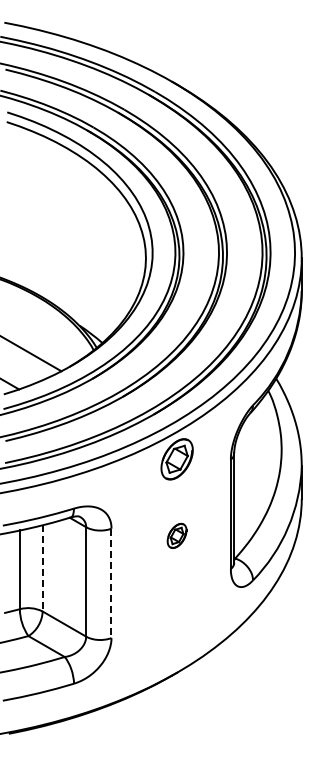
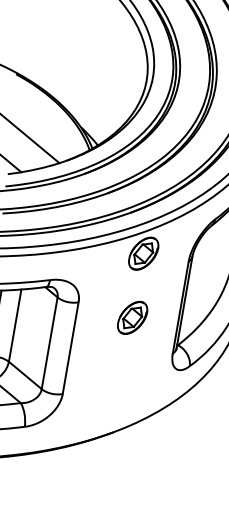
part: (176, 535) -> (132, 317), size x1.67
line: (42, 568) -> (15, 325), dashed -> solid
line: (111, 583) -> (70, 348), dashed -> solid

